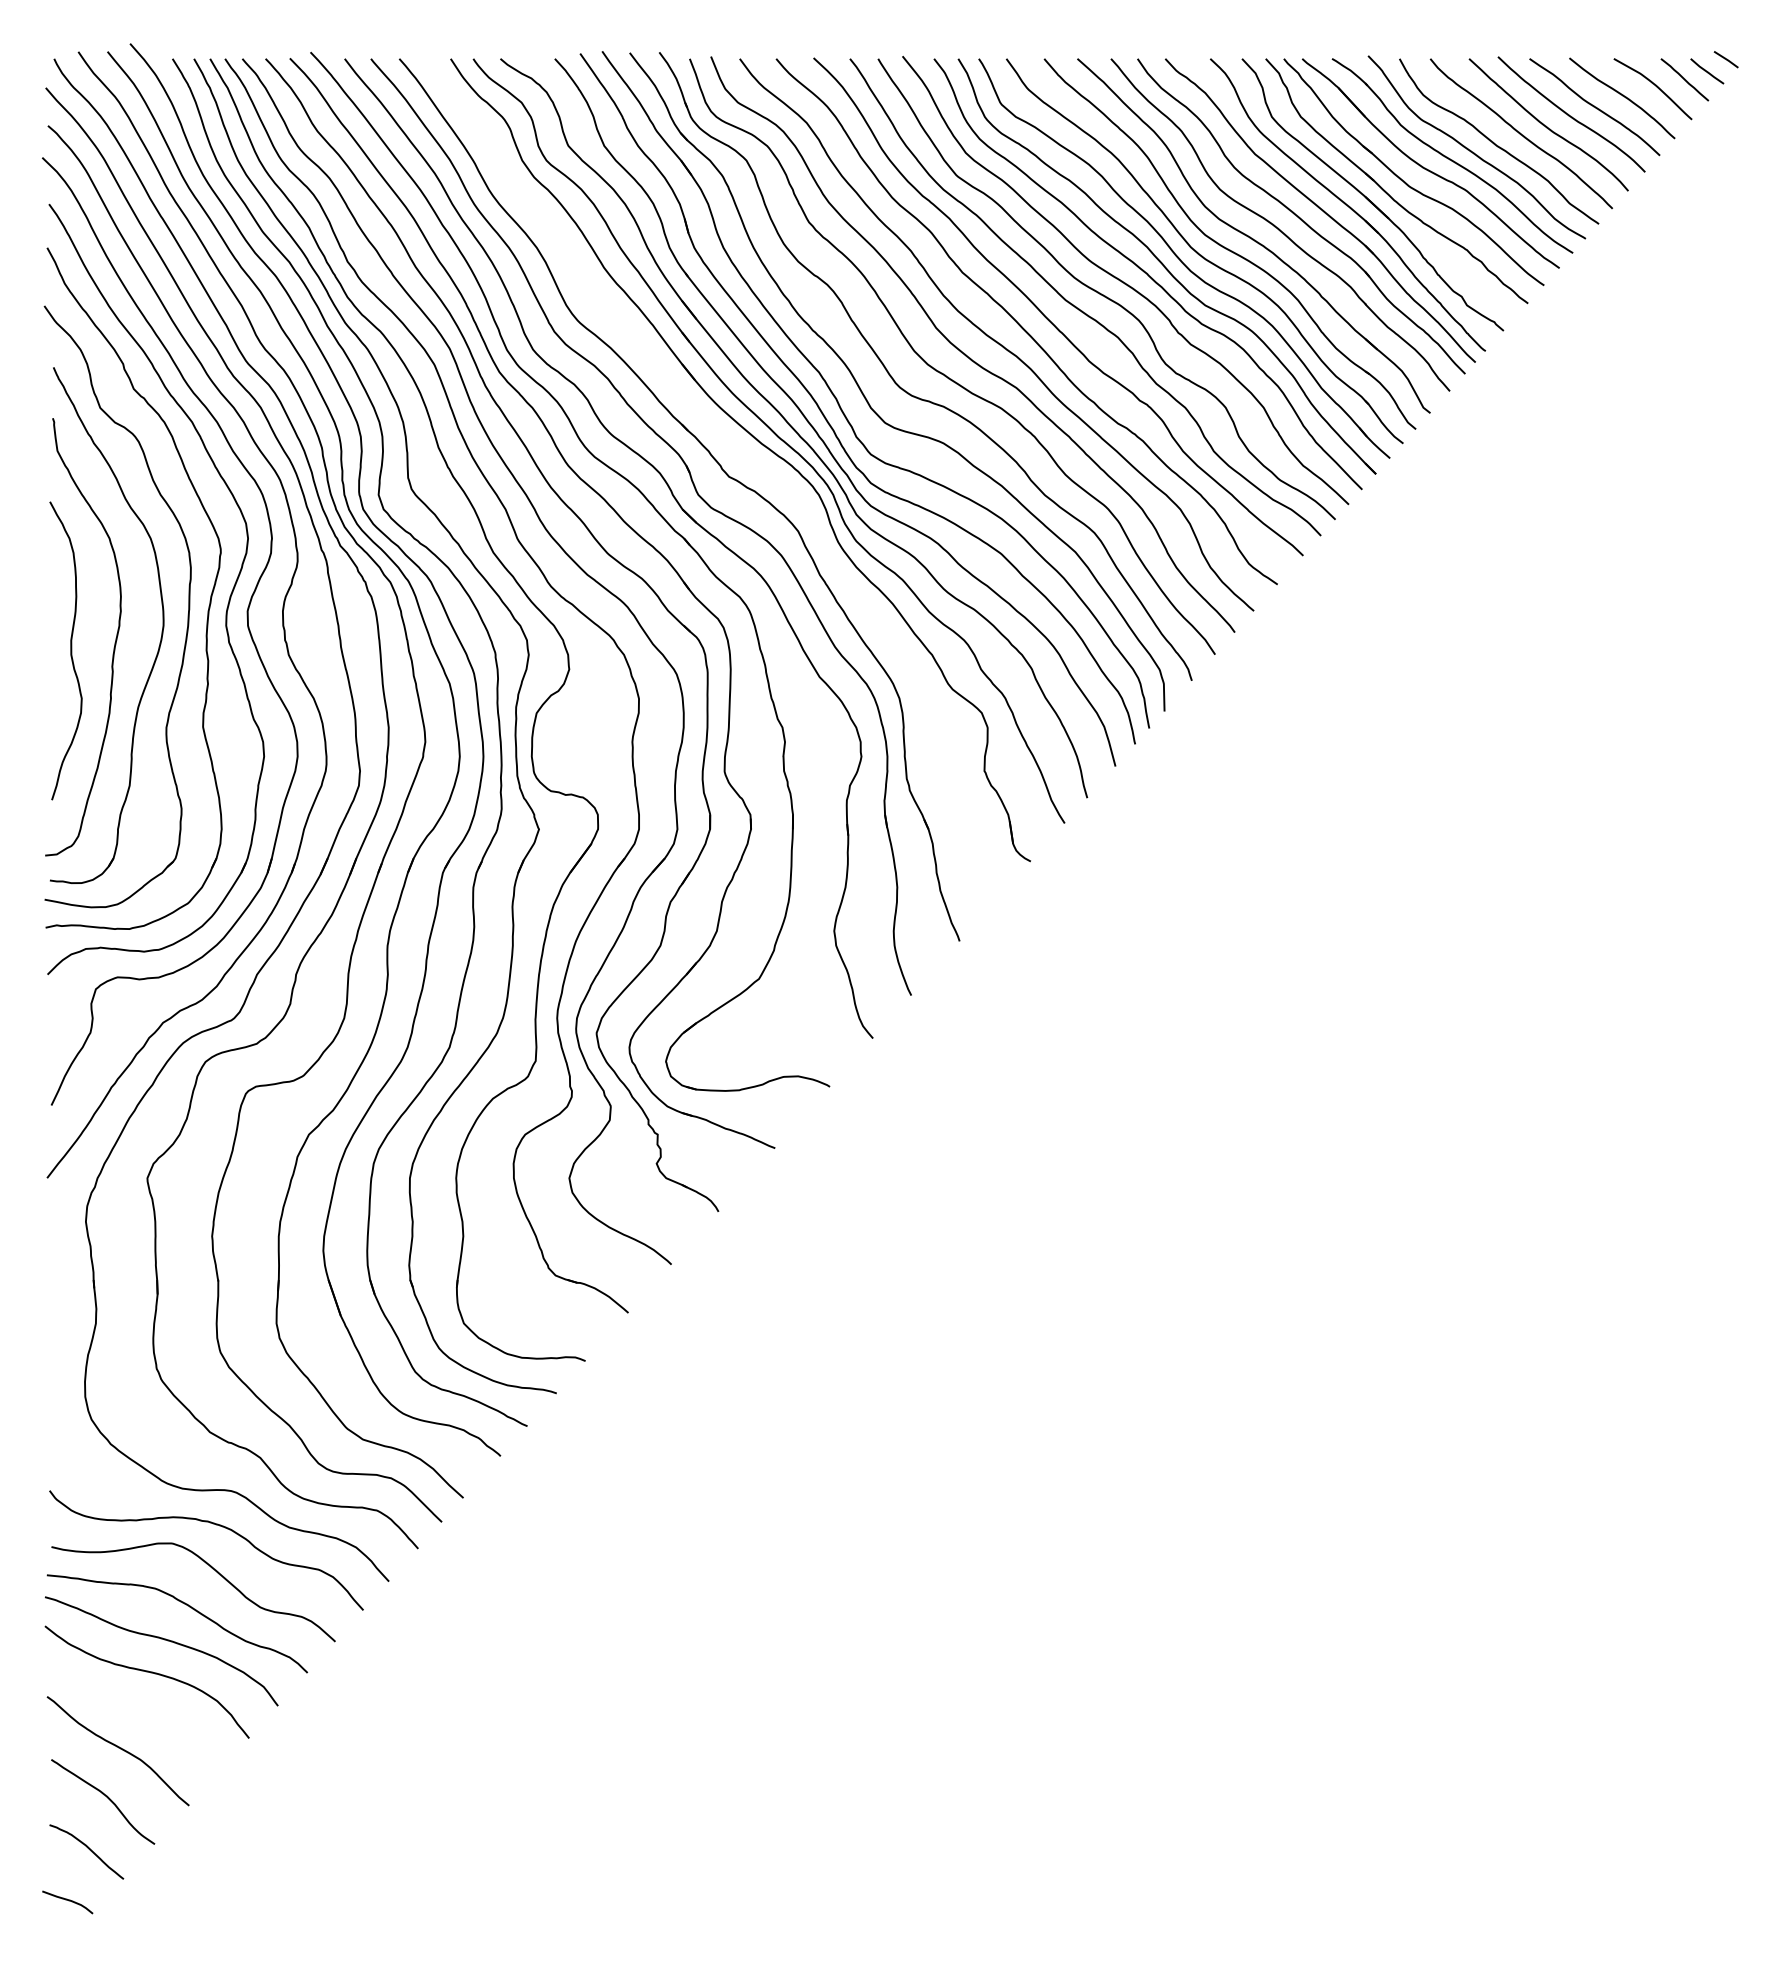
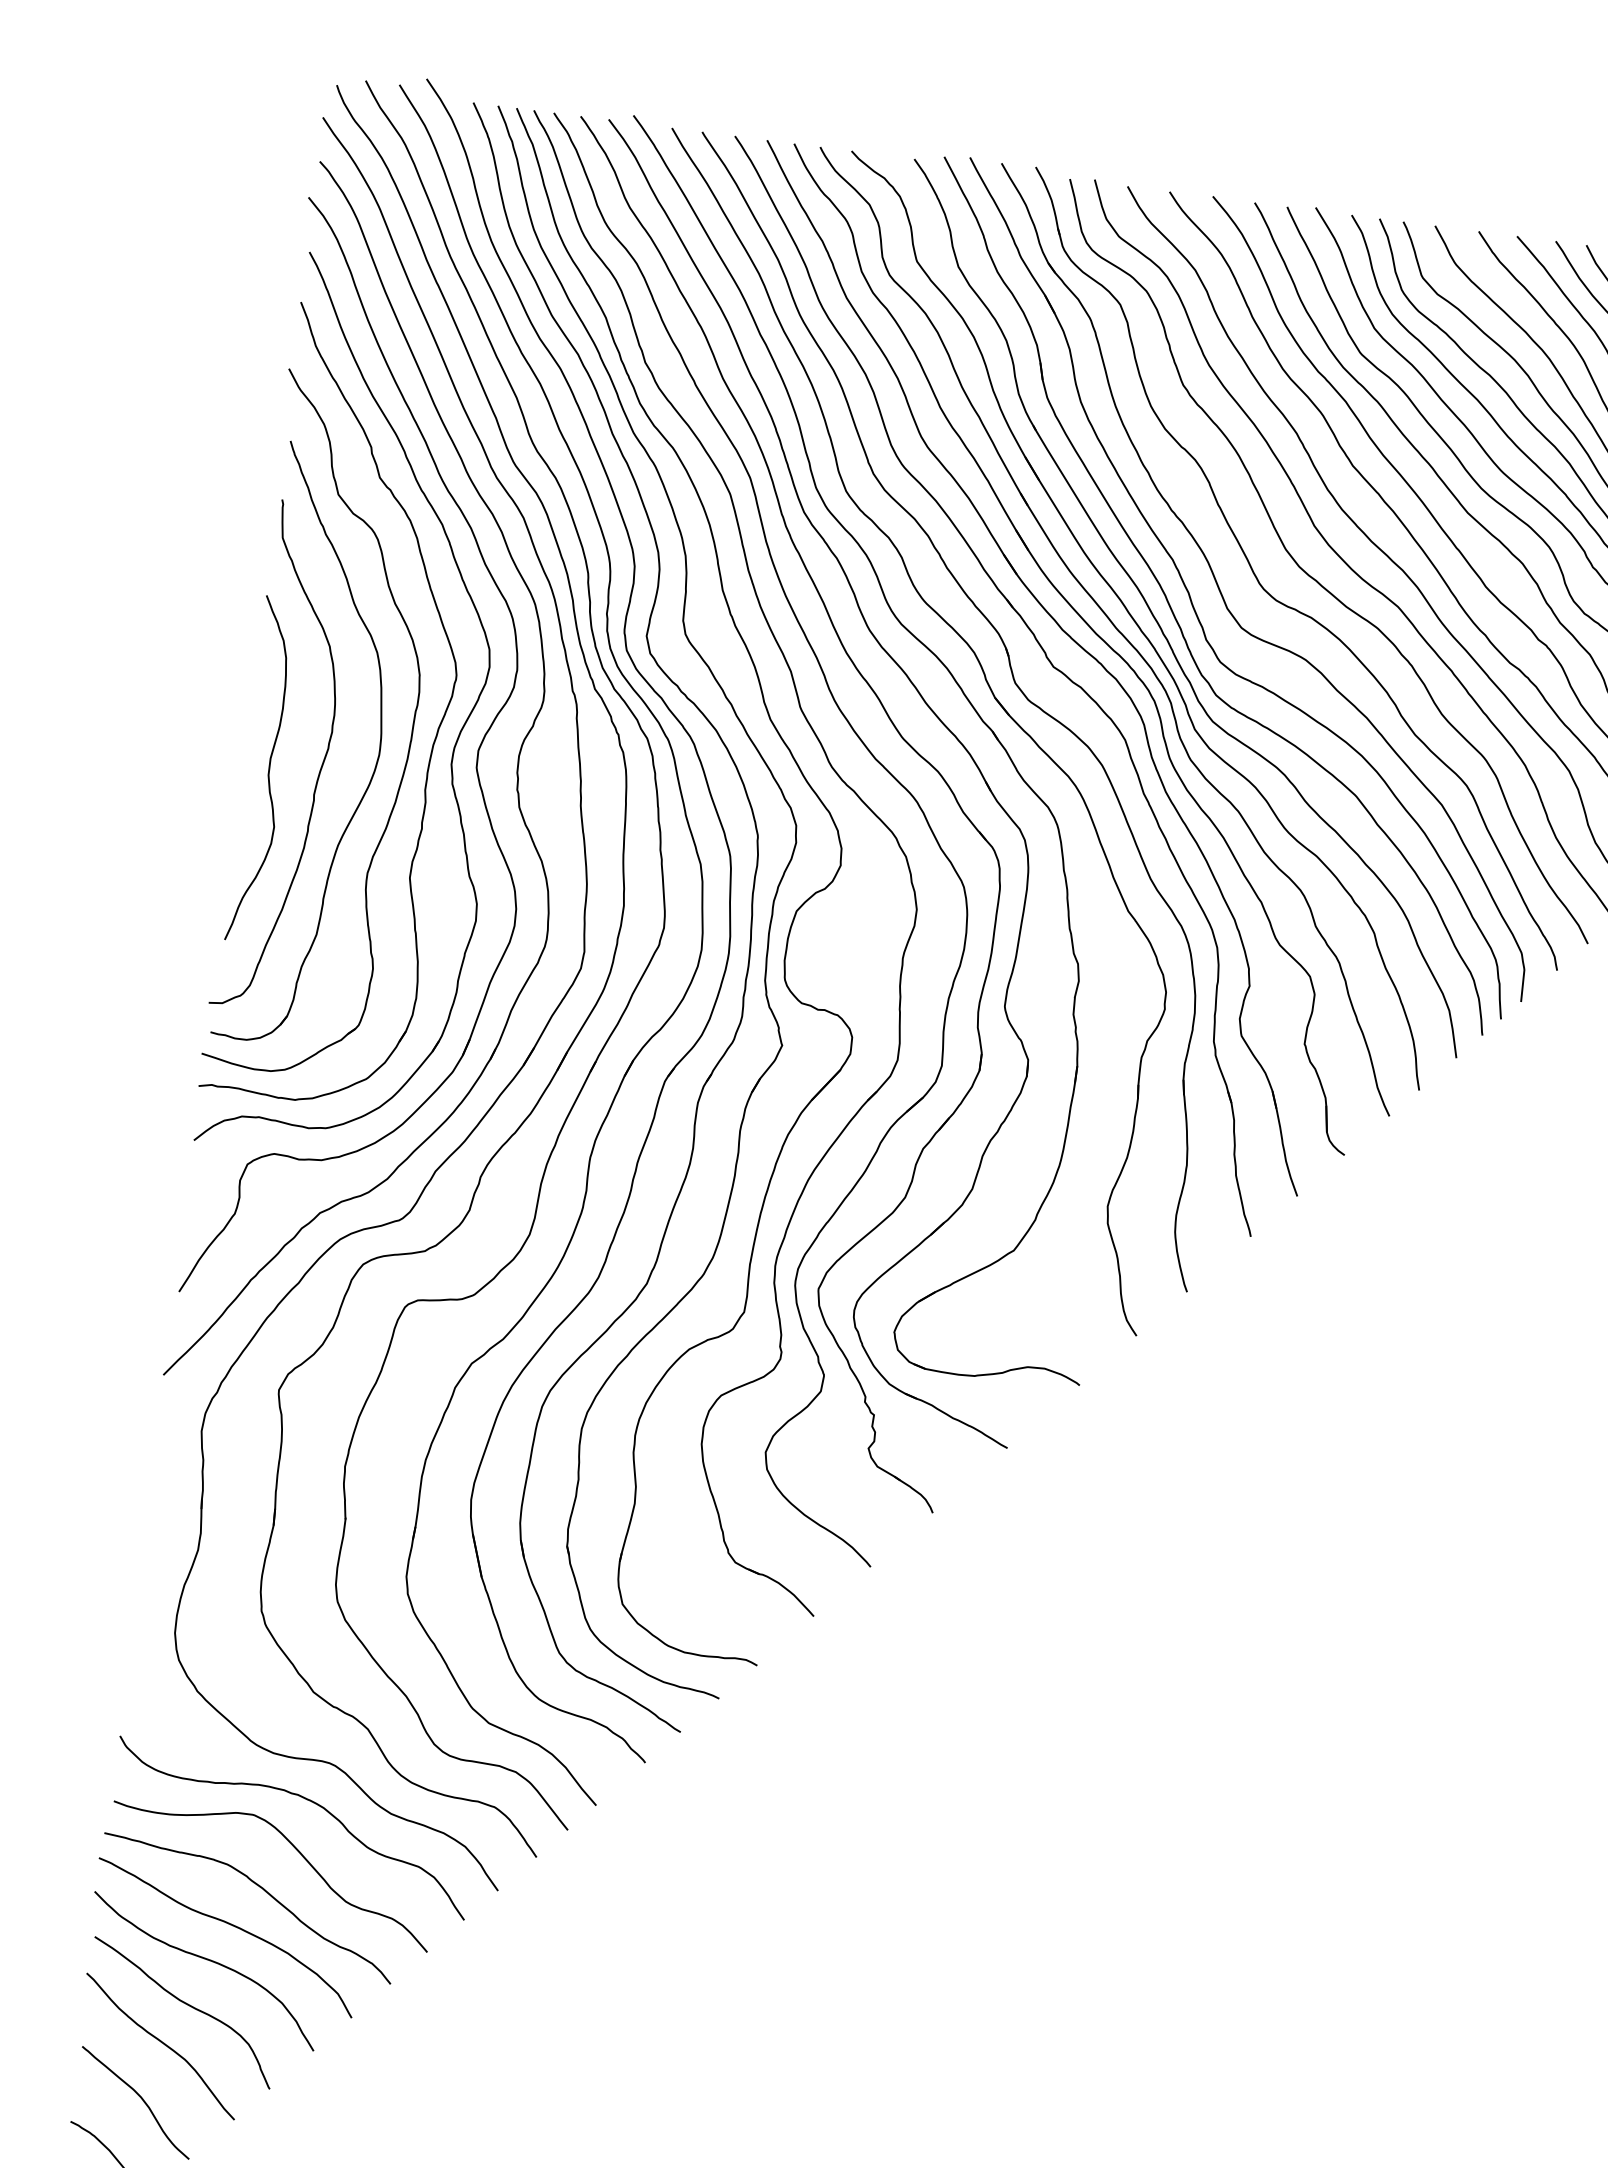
part: (732, 445) -> (1062, 631), added
curve: (133, 1712) -> (184, 2004), added

